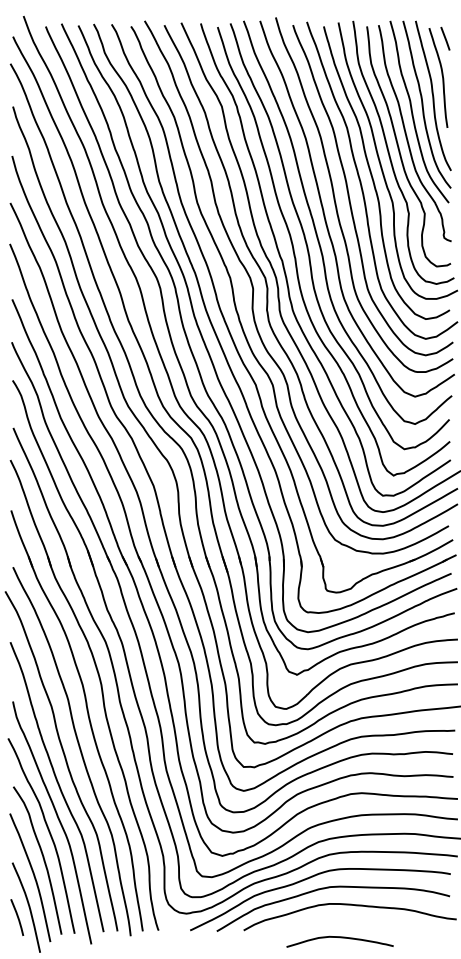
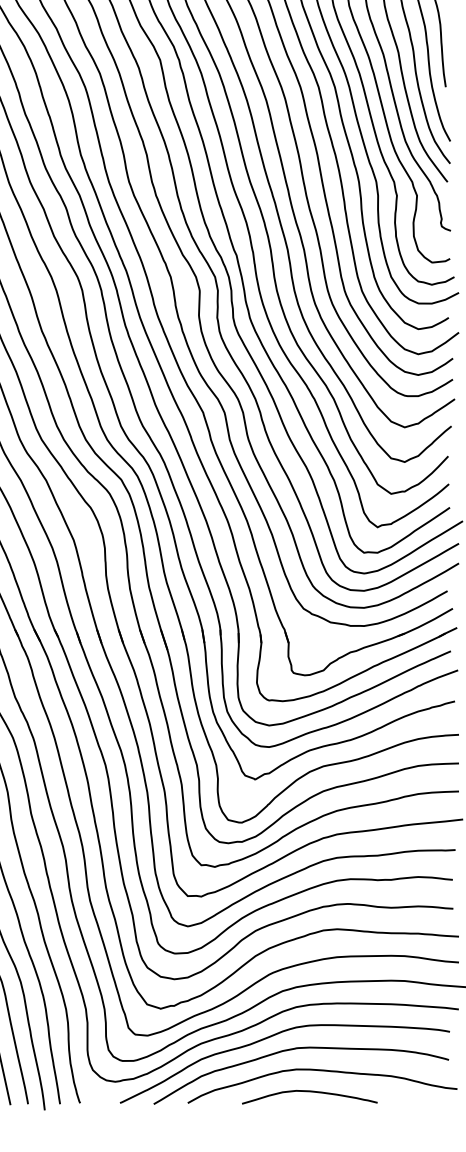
curve: (339, 938) -> (309, 1092), moved

